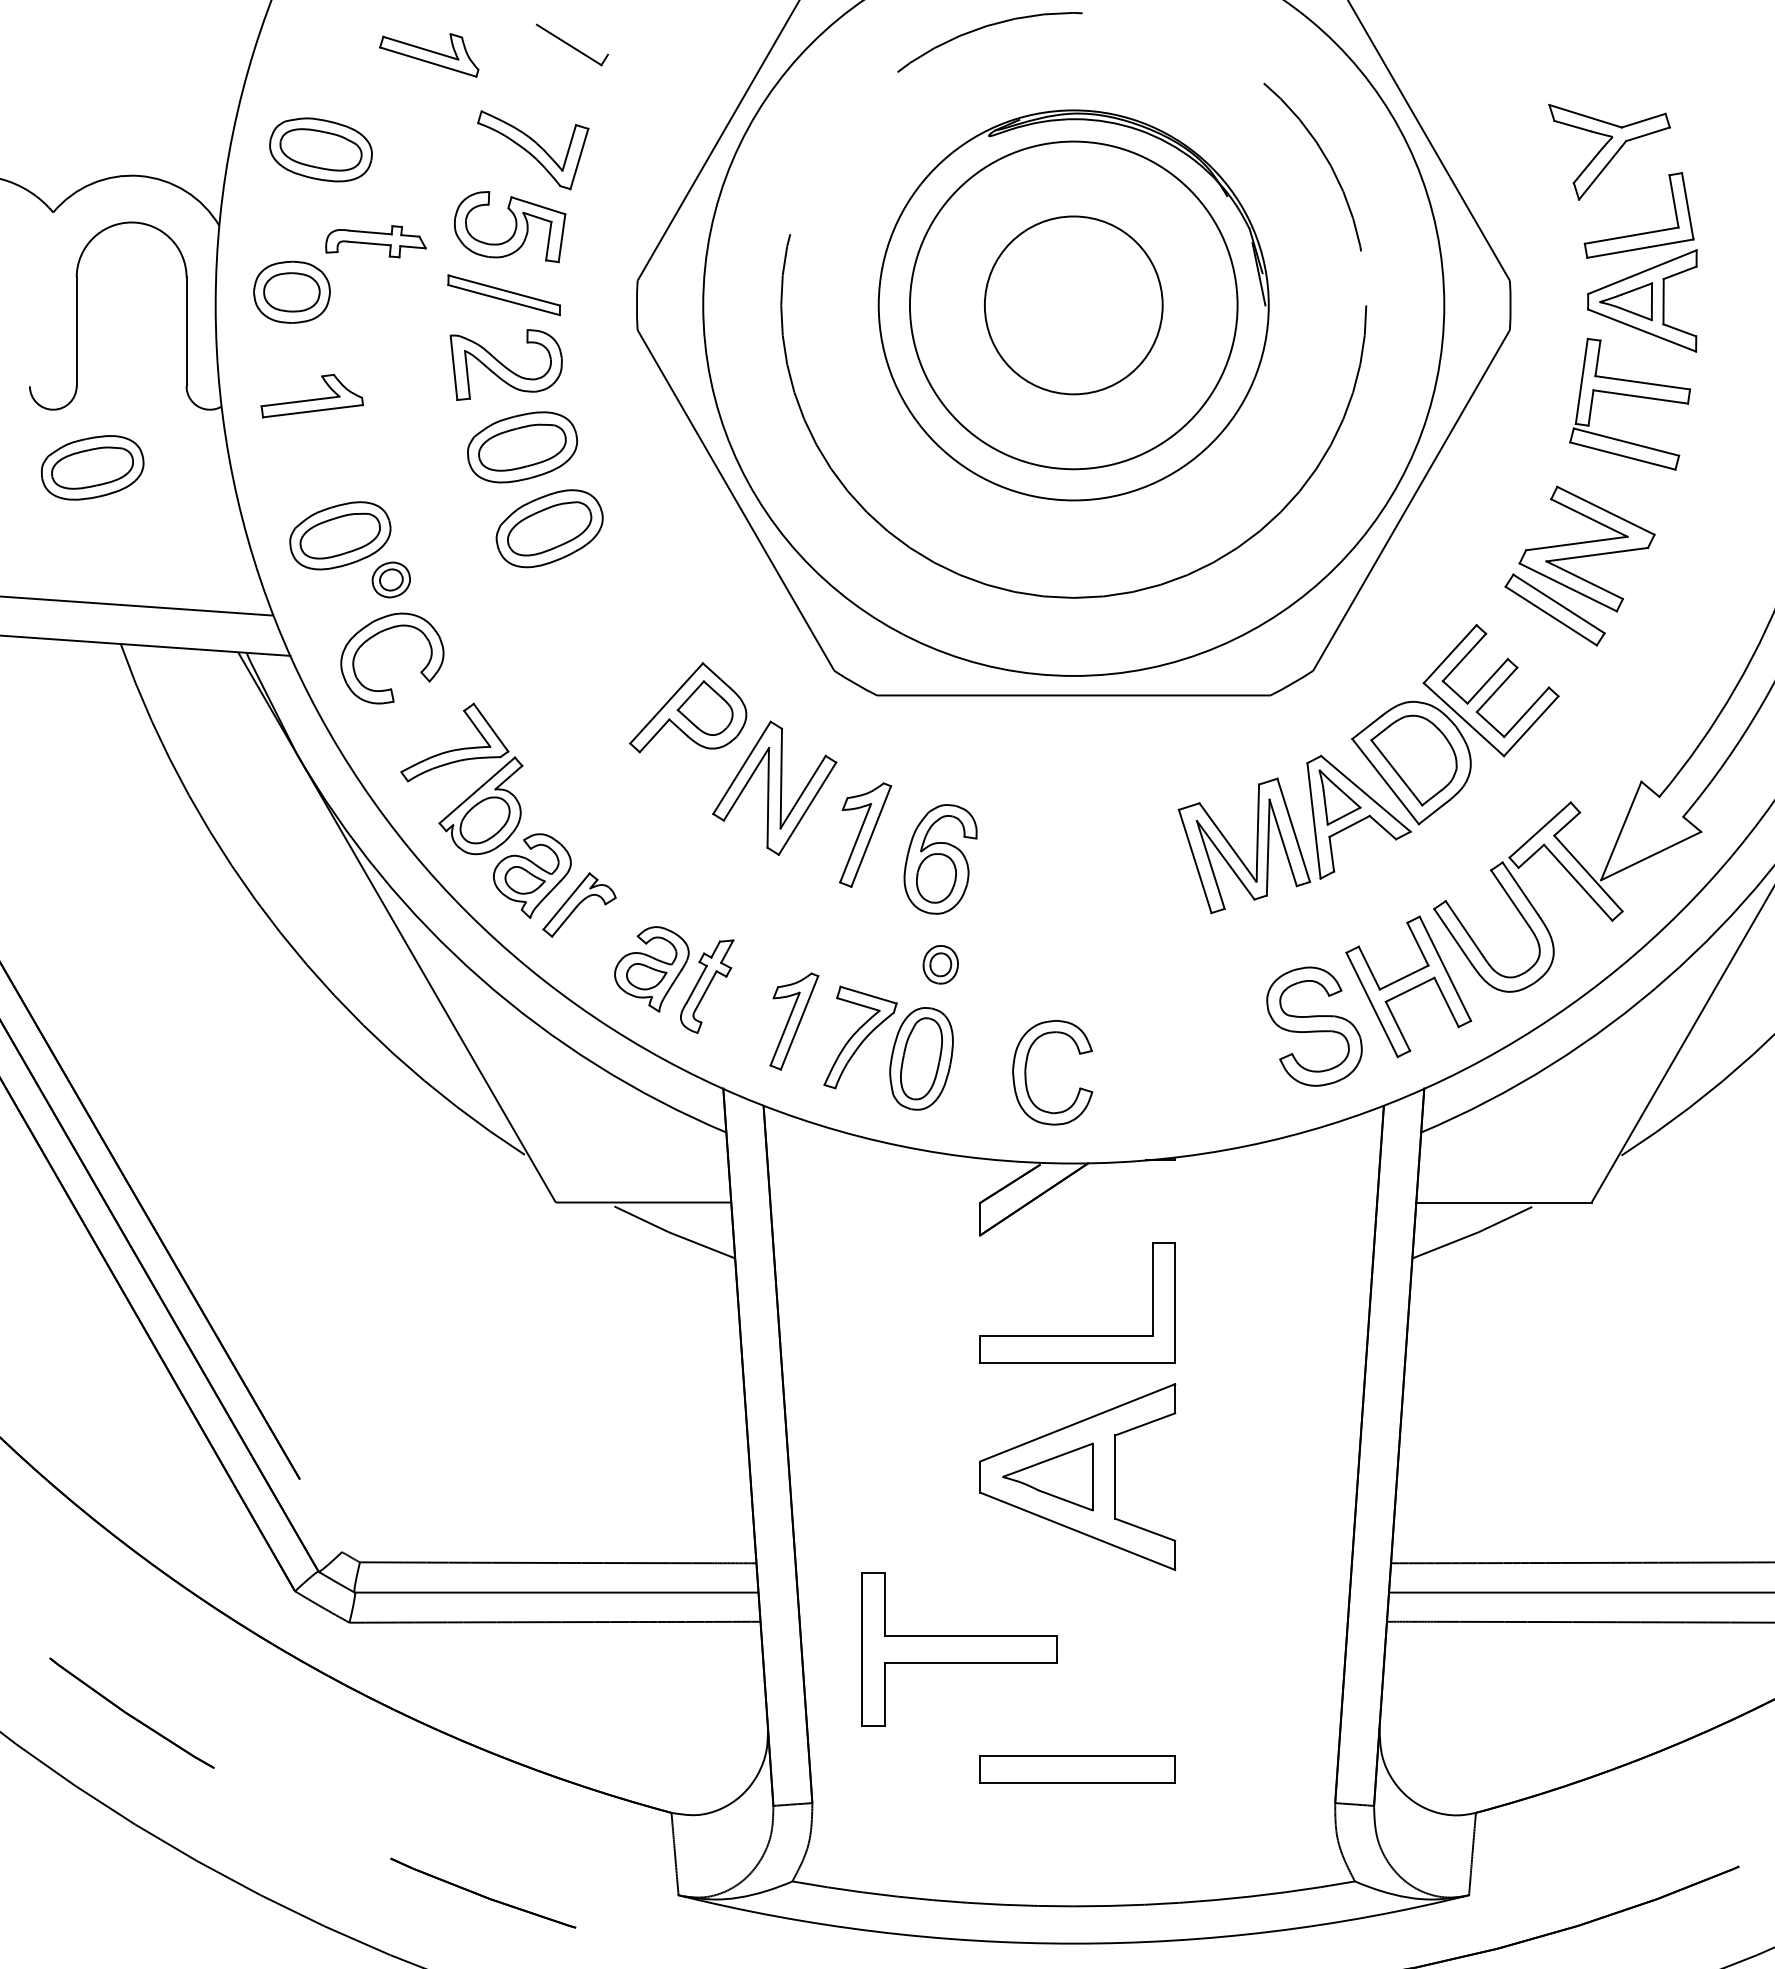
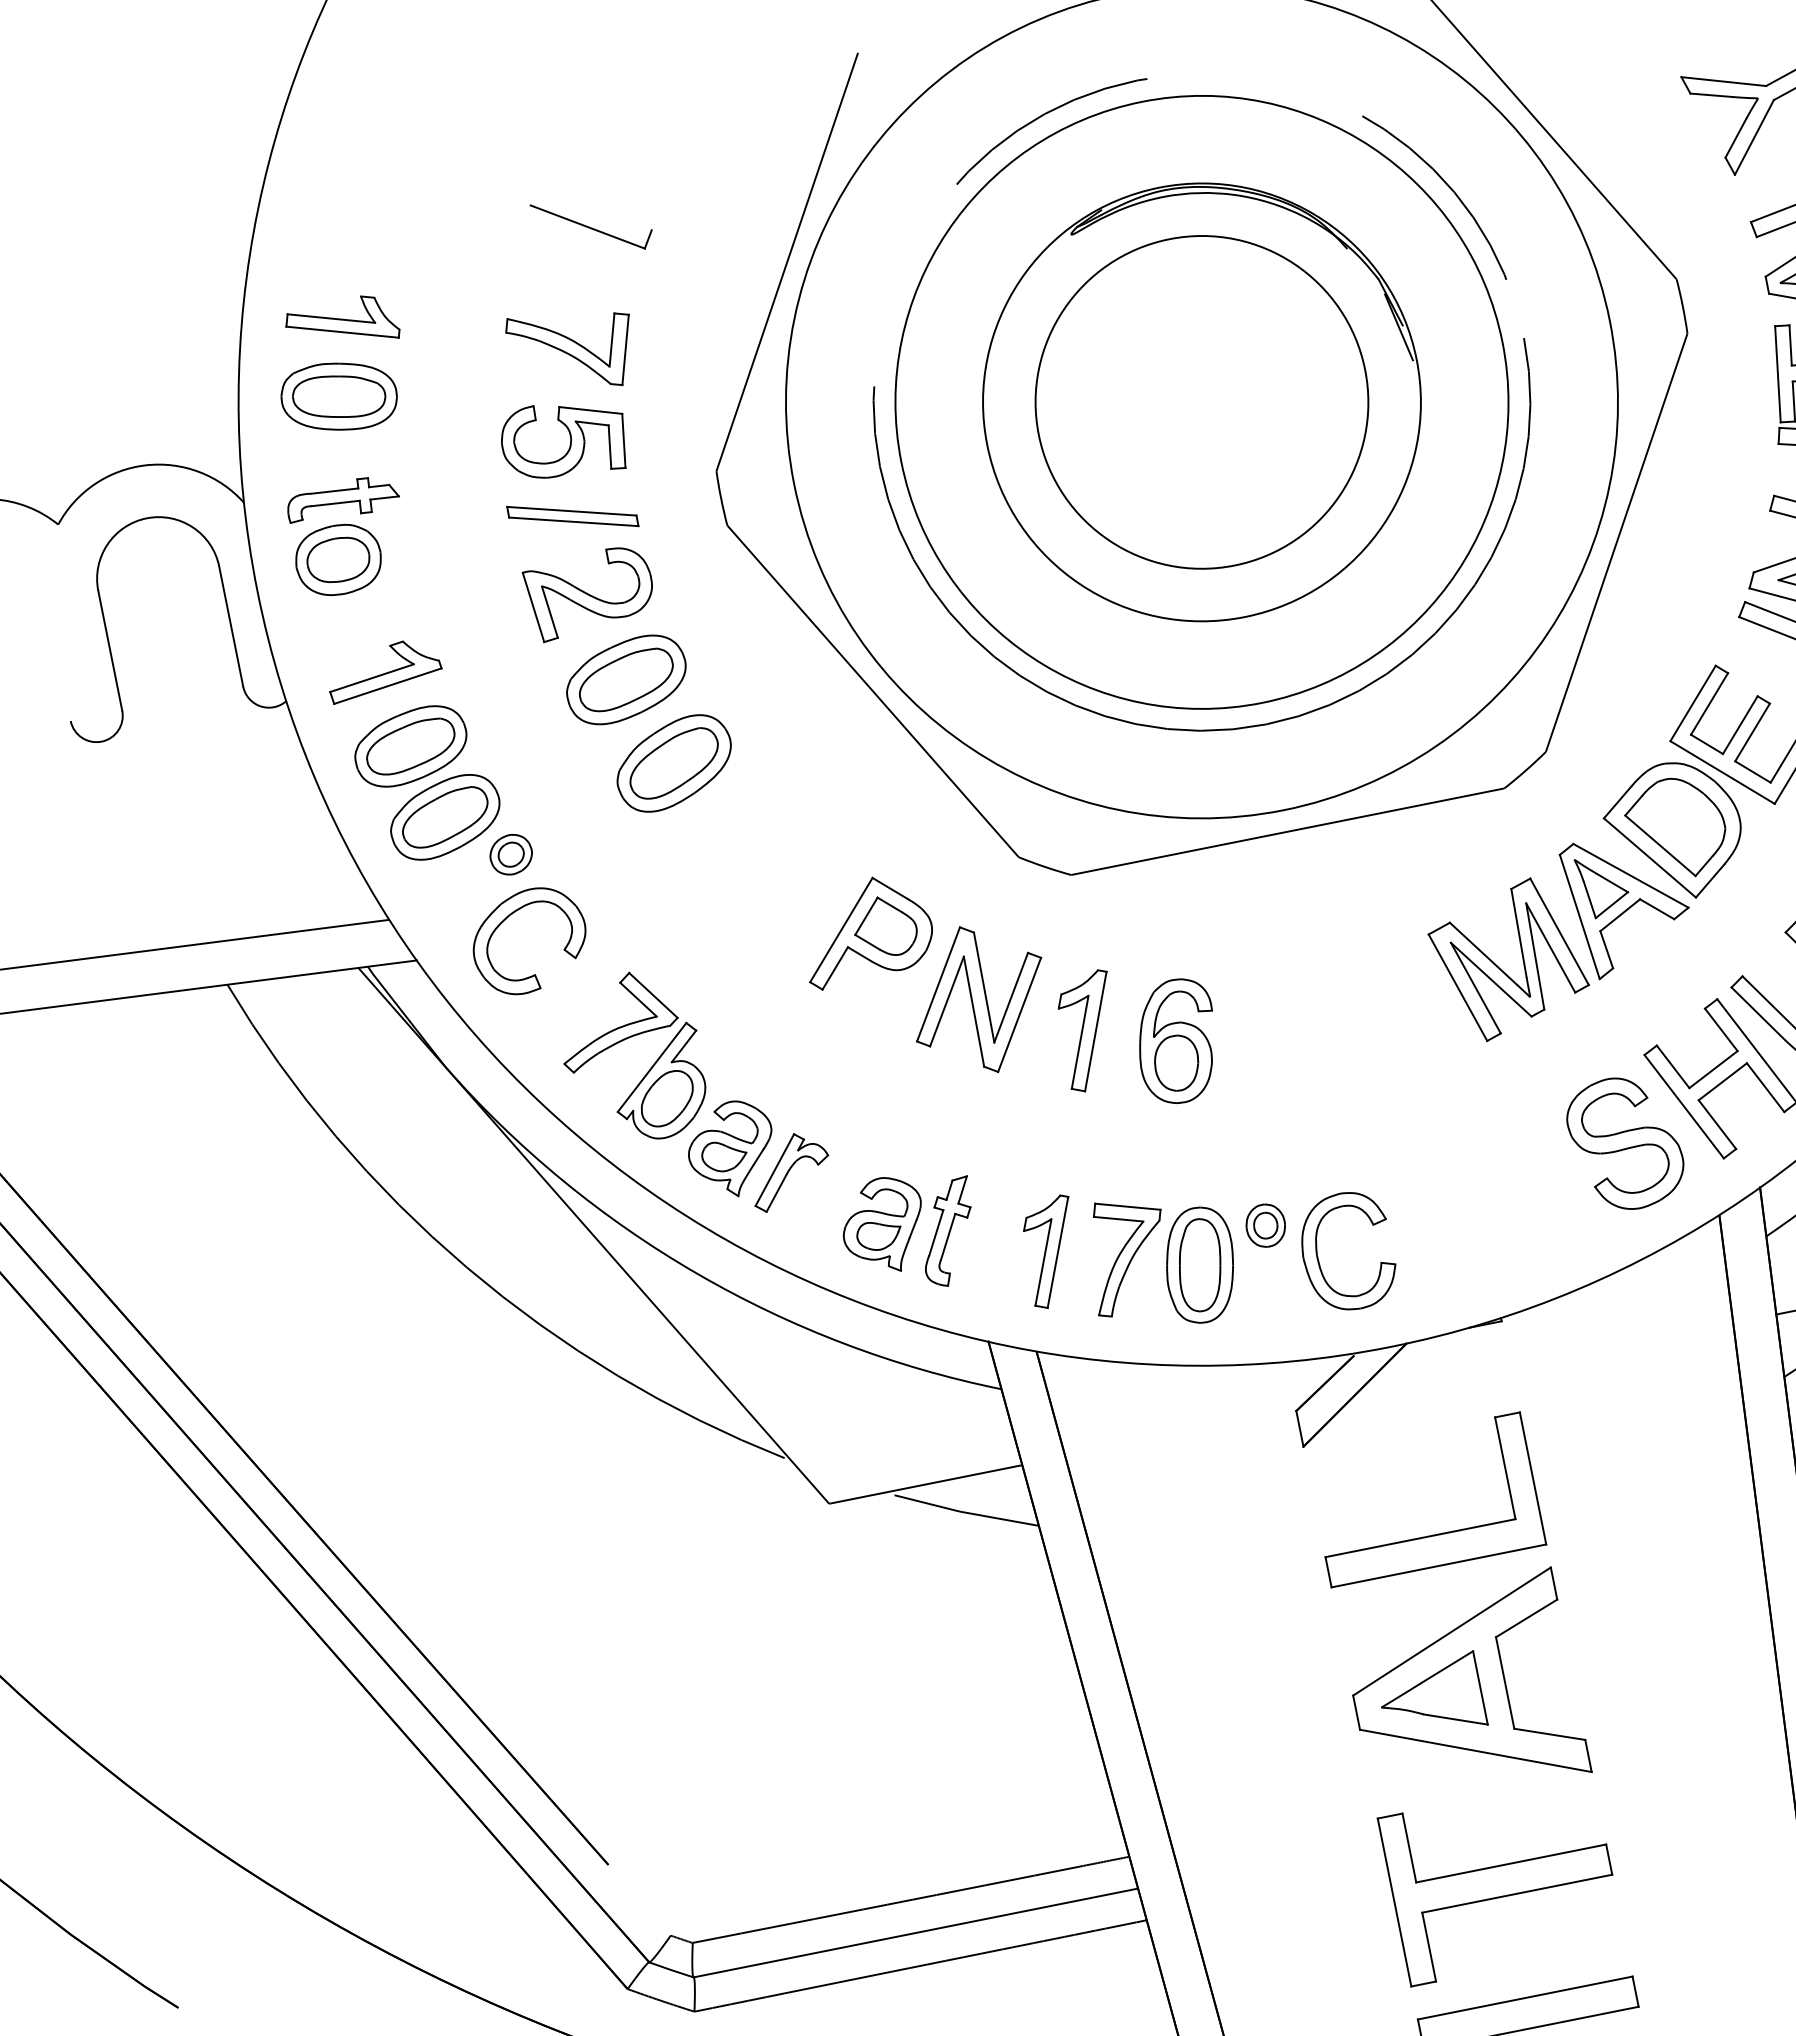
part: (572, 44) -> (592, 225), size x1.43
part: (429, 55) -> (342, 324), moved
part: (375, 241) -> (342, 499), moved
circle: (1073, 305) -> (1201, 402), size x1.67
circle: (1073, 305) -> (1201, 402), size x1.67
part: (92, 467) -> (410, 746), moved
part: (940, 964) -> (1265, 1225), moved
part: (959, 1649) -> (1501, 1881), moved

